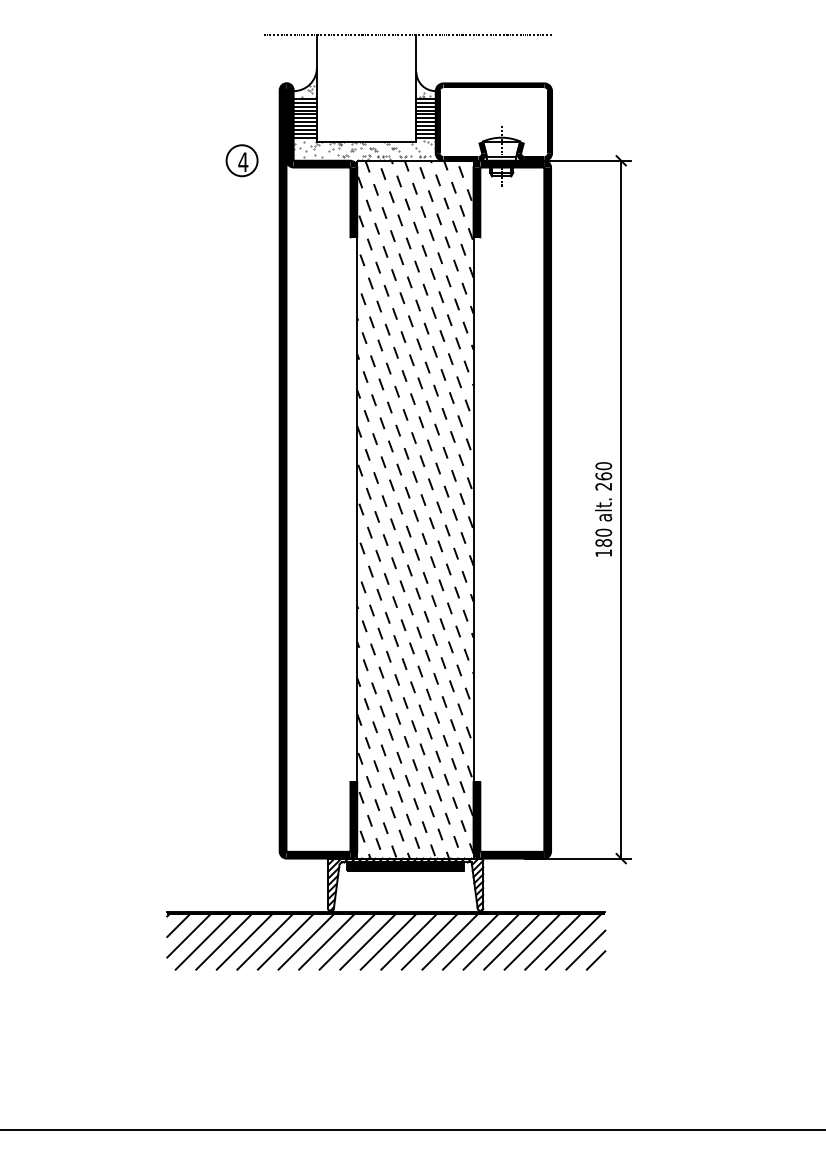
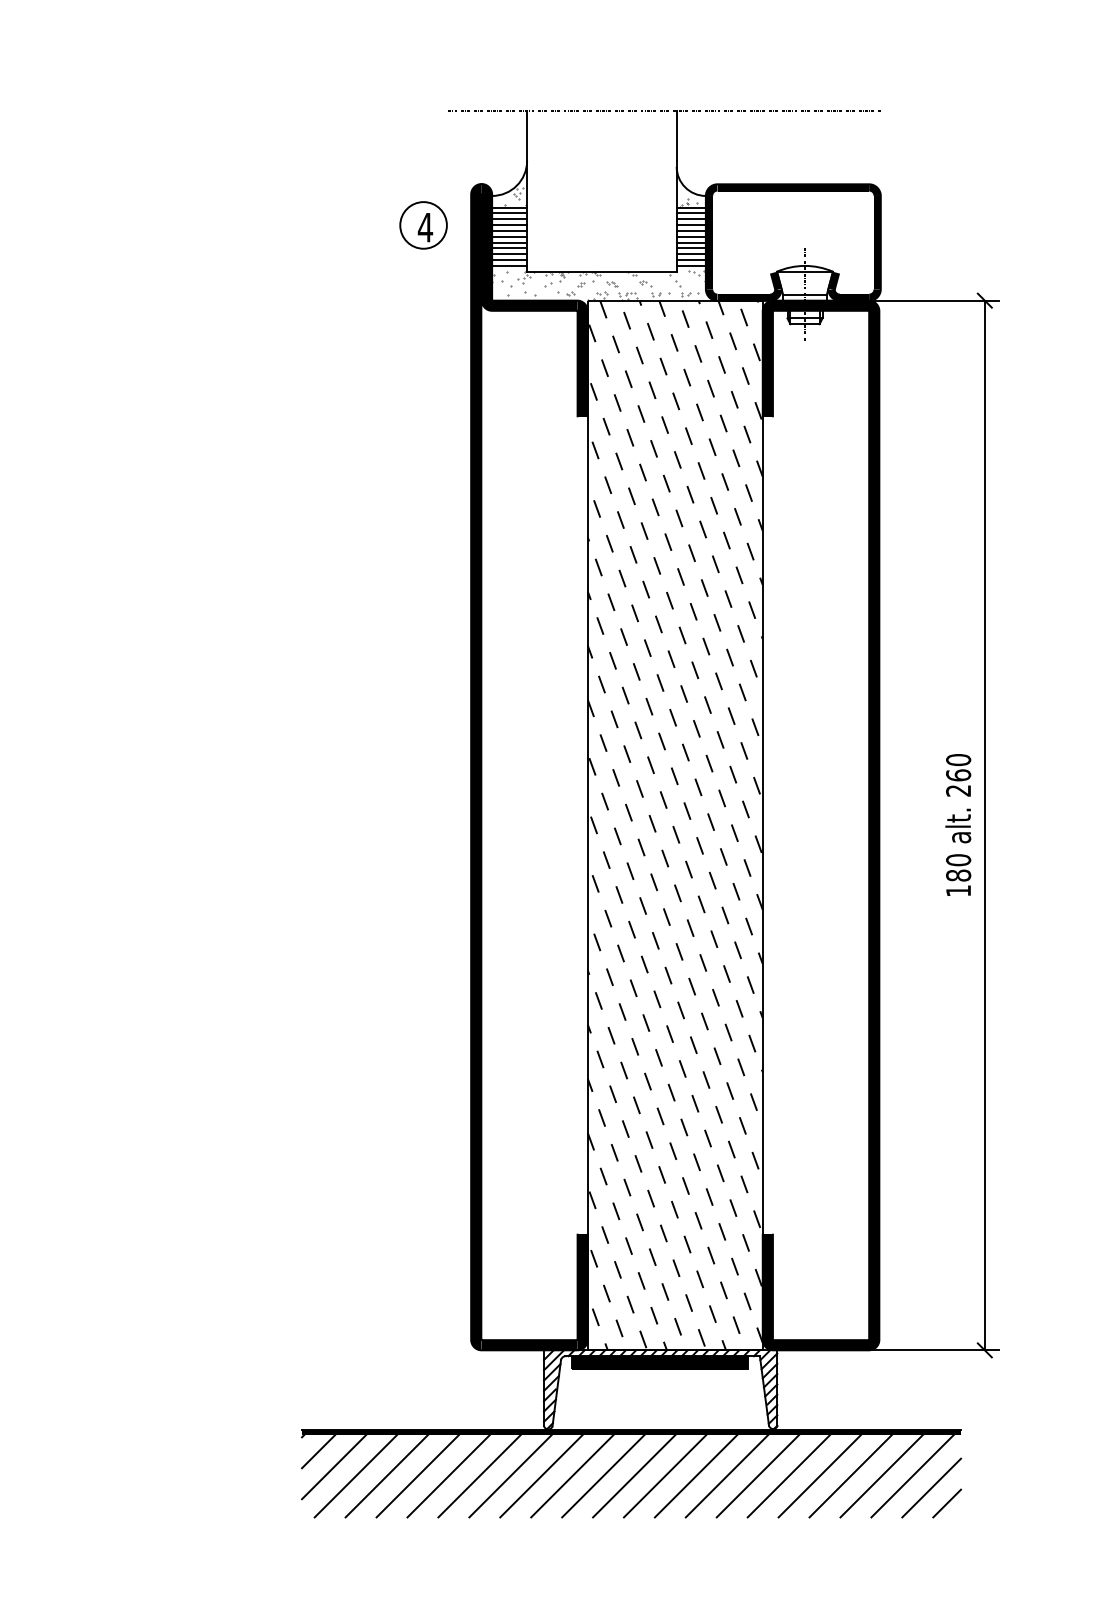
part: (241, 160) -> (422, 225), moved

